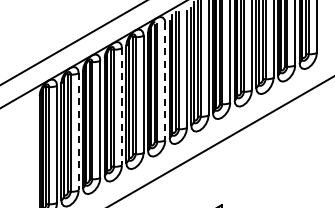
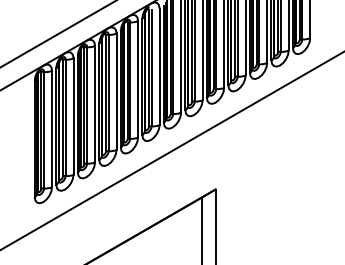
line: (165, 82) -> (159, 67), dashed -> solid
line: (121, 107) -> (116, 92), dashed -> solid
line: (78, 132) -> (73, 117), dashed -> solid

